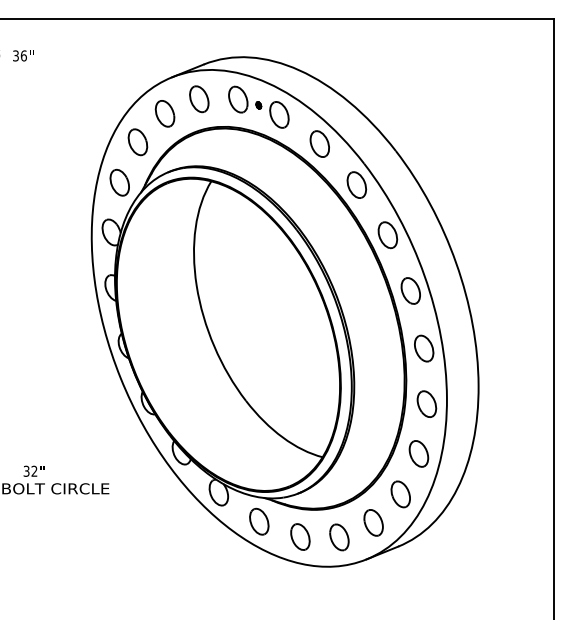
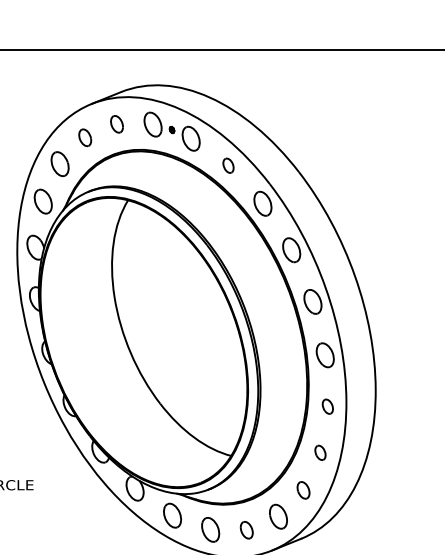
part: (199, 99) -> (117, 124), size x0.7
part: (164, 113) -> (84, 137), size x0.7
part: (319, 143) -> (228, 165), size x0.6
part: (426, 403) -> (327, 406), size x0.6
part: (418, 453) -> (320, 452), size x0.6
part: (400, 494) -> (303, 490), size x0.7
part: (339, 537) -> (246, 530), size x0.7

